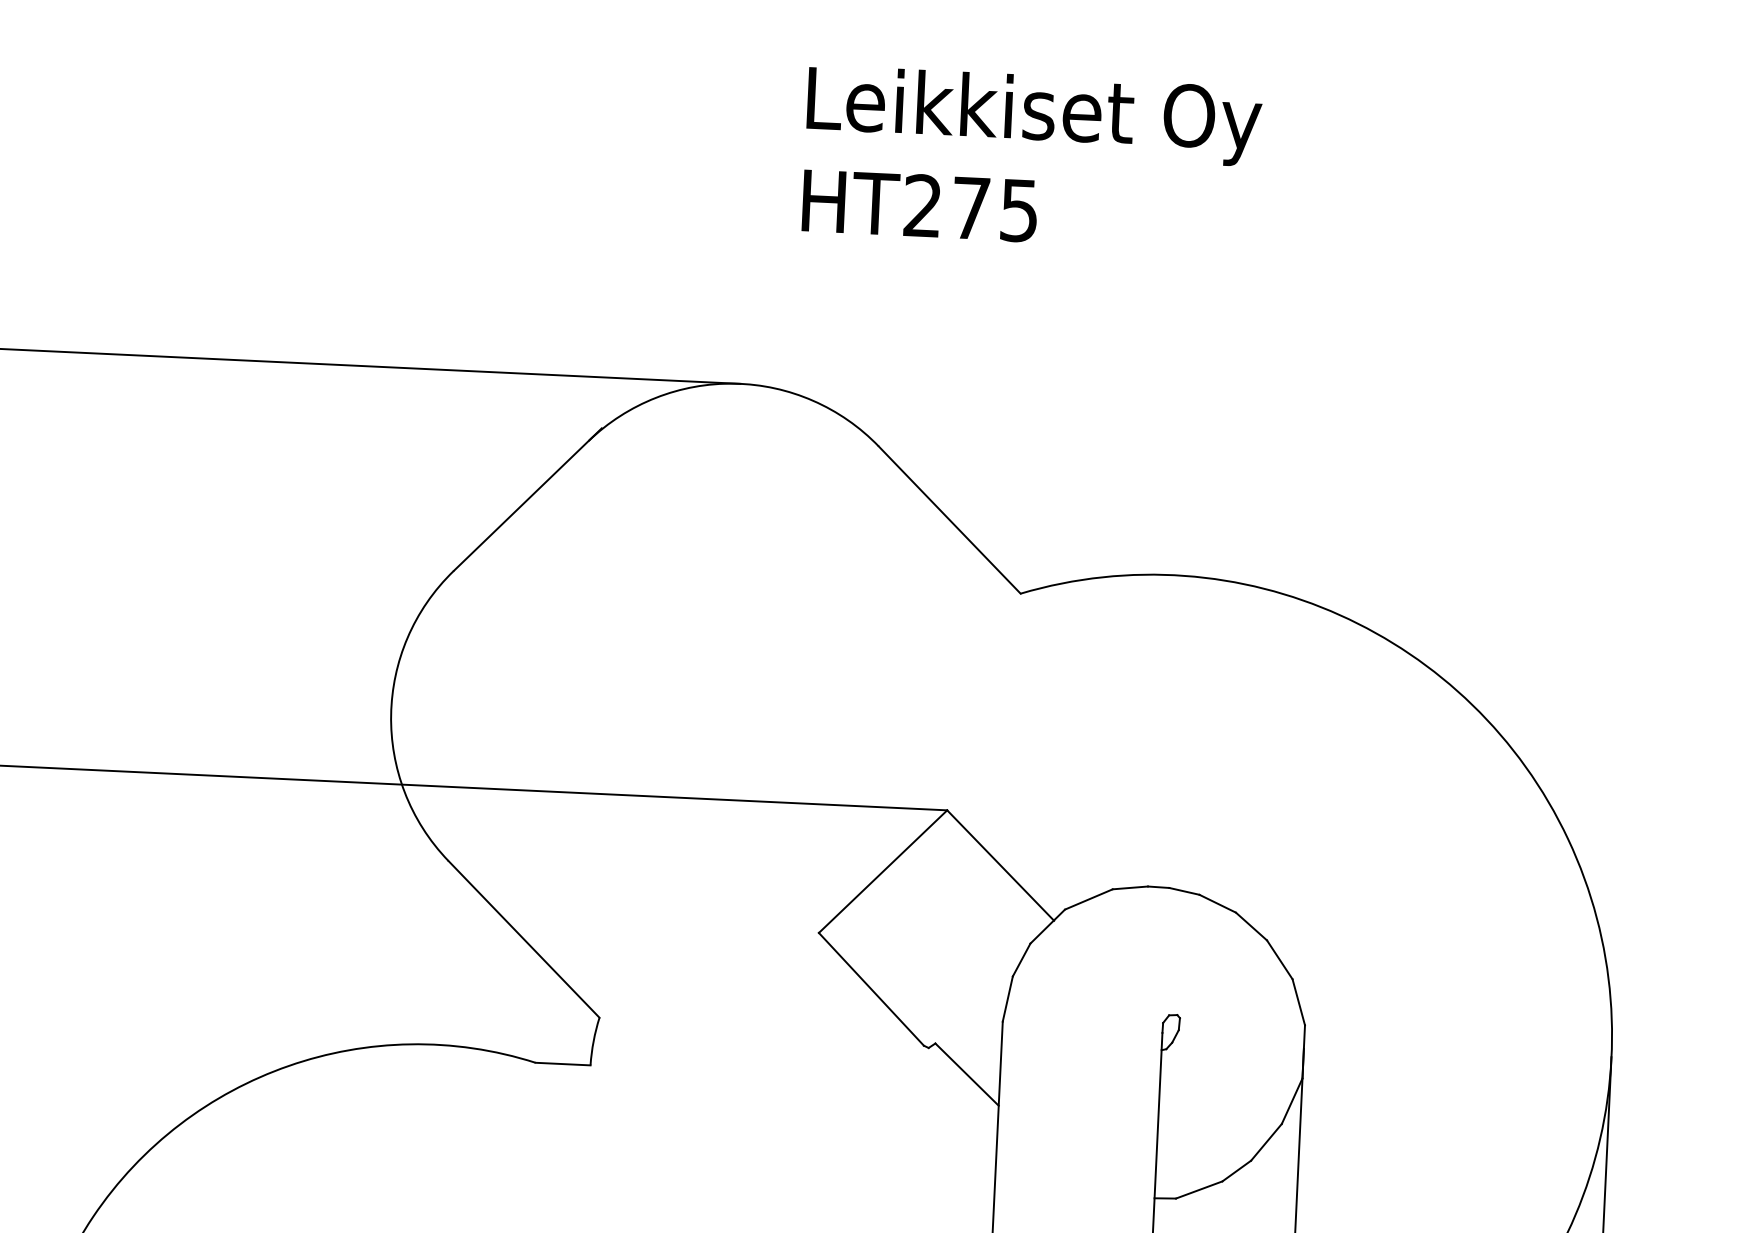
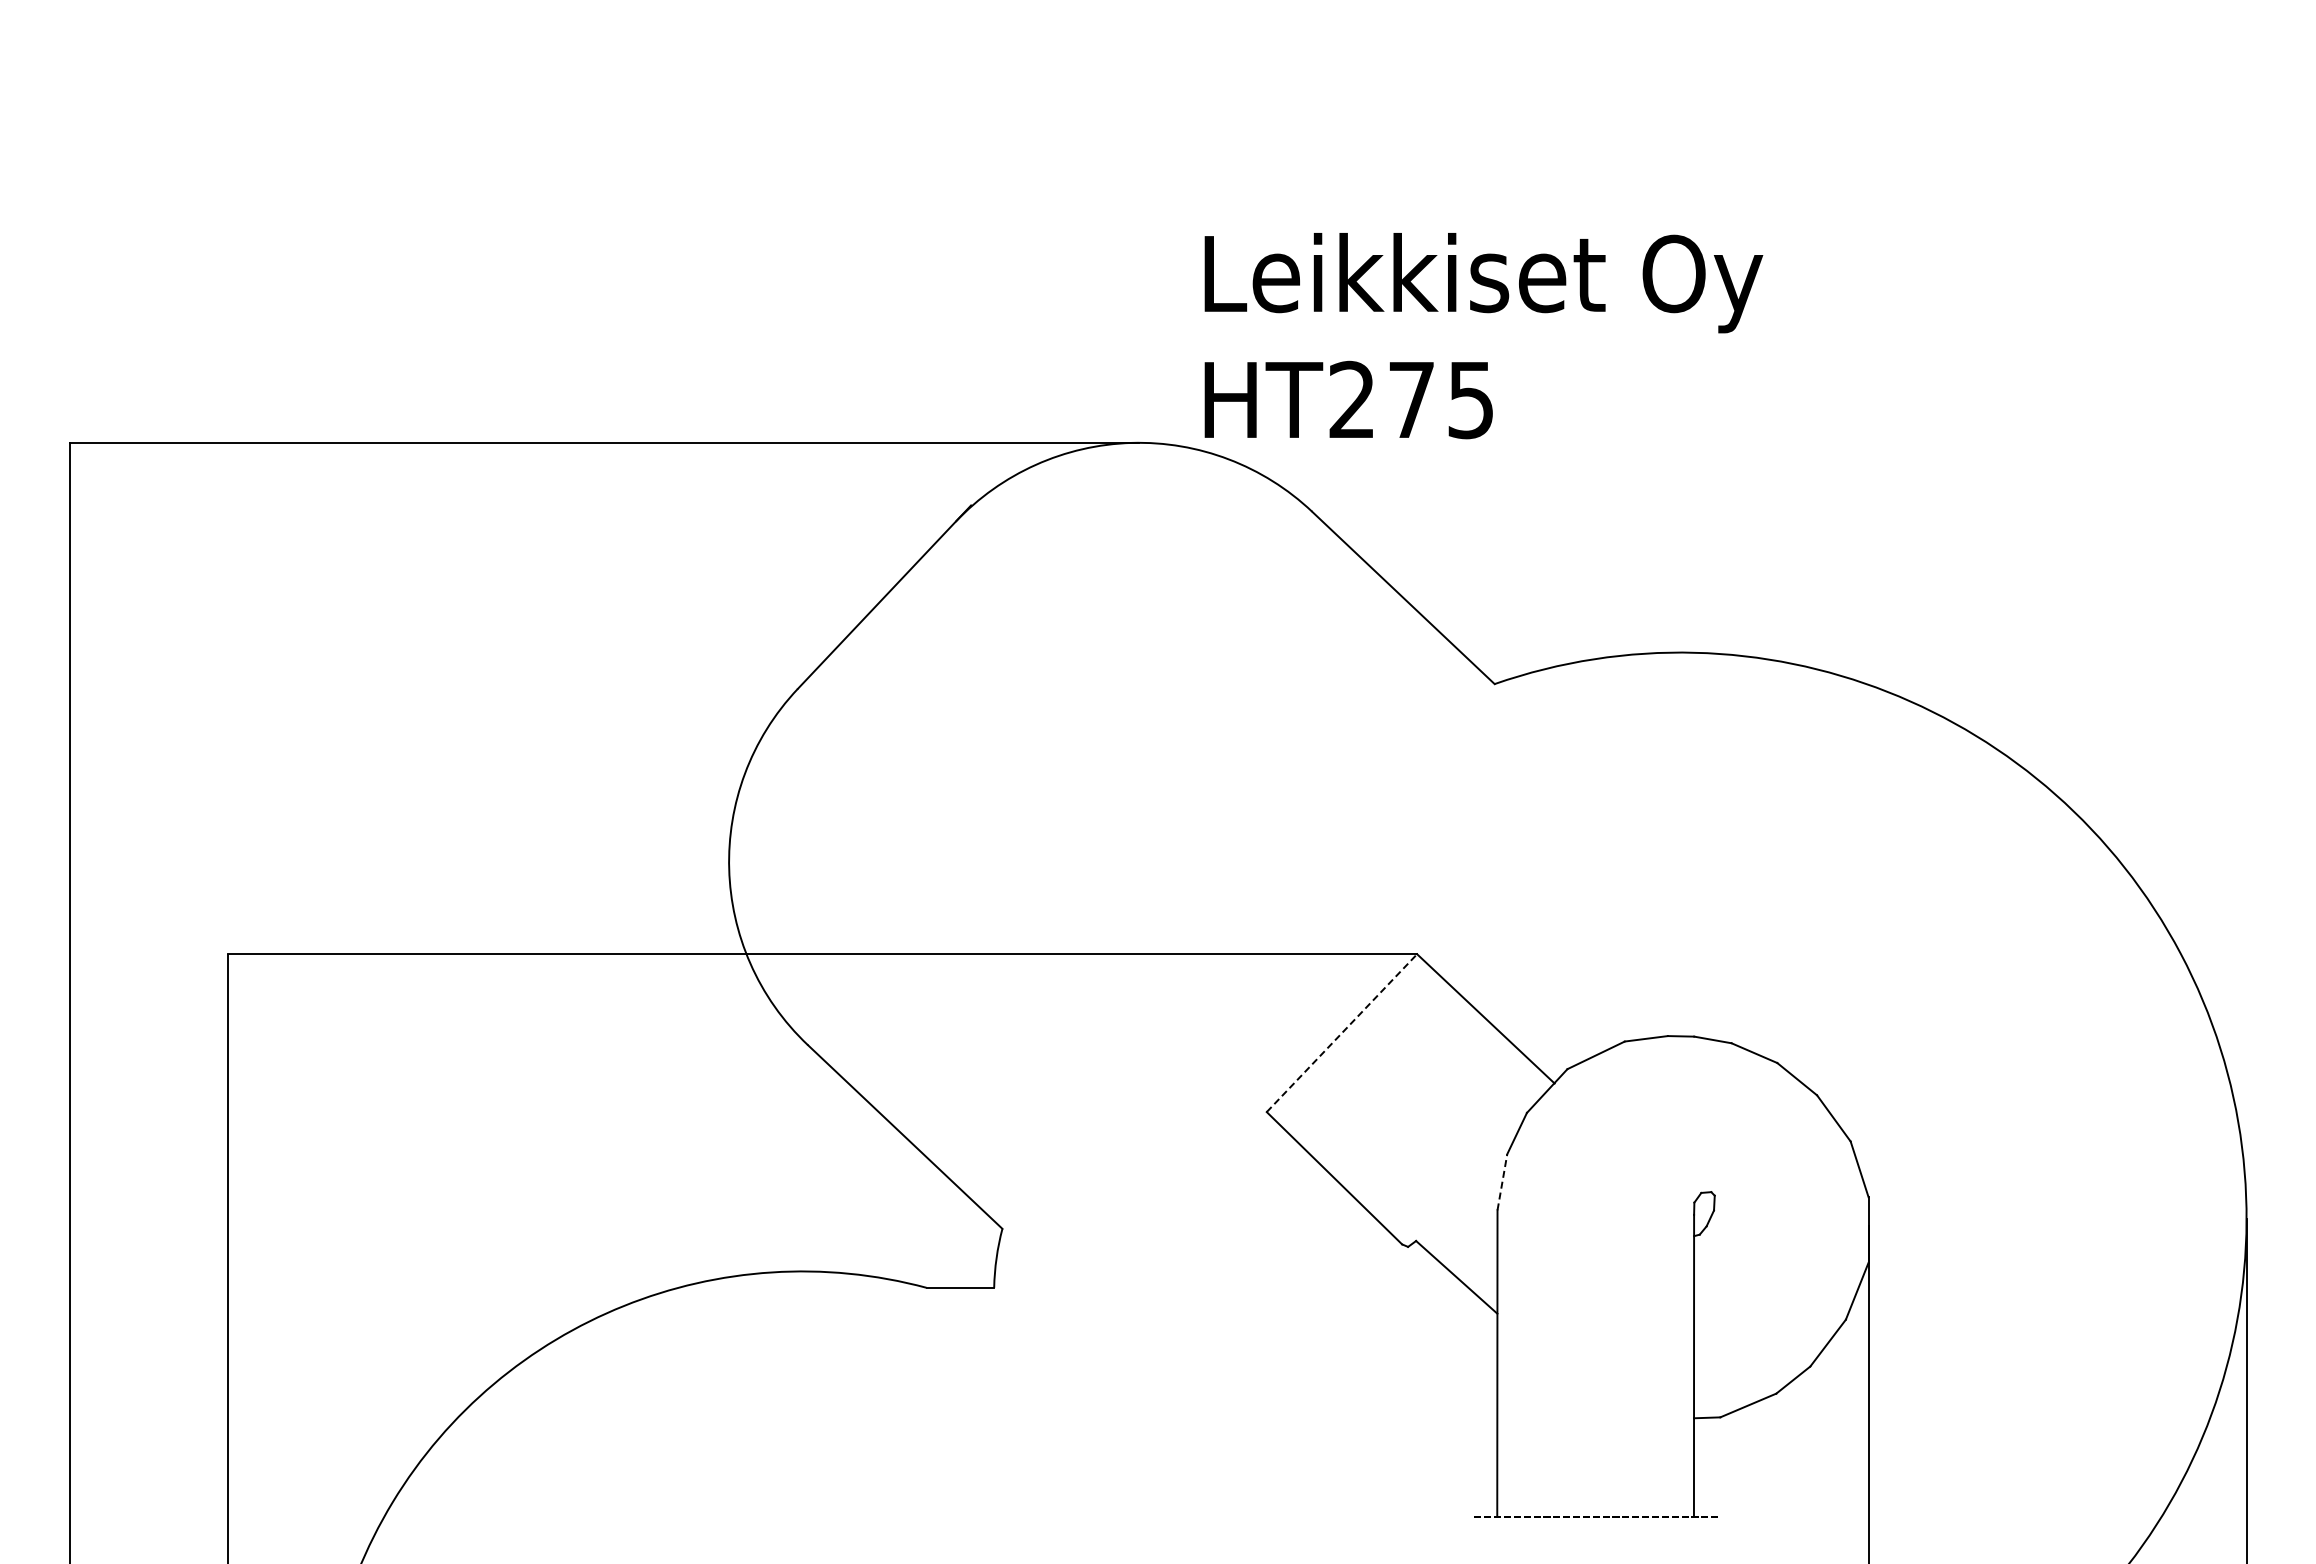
text: (1032, 159) -> (1483, 336), moved
line: (883, 871) -> (1342, 1032), solid -> dashed
line: (1007, 998) -> (1502, 1181), solid -> dashed

